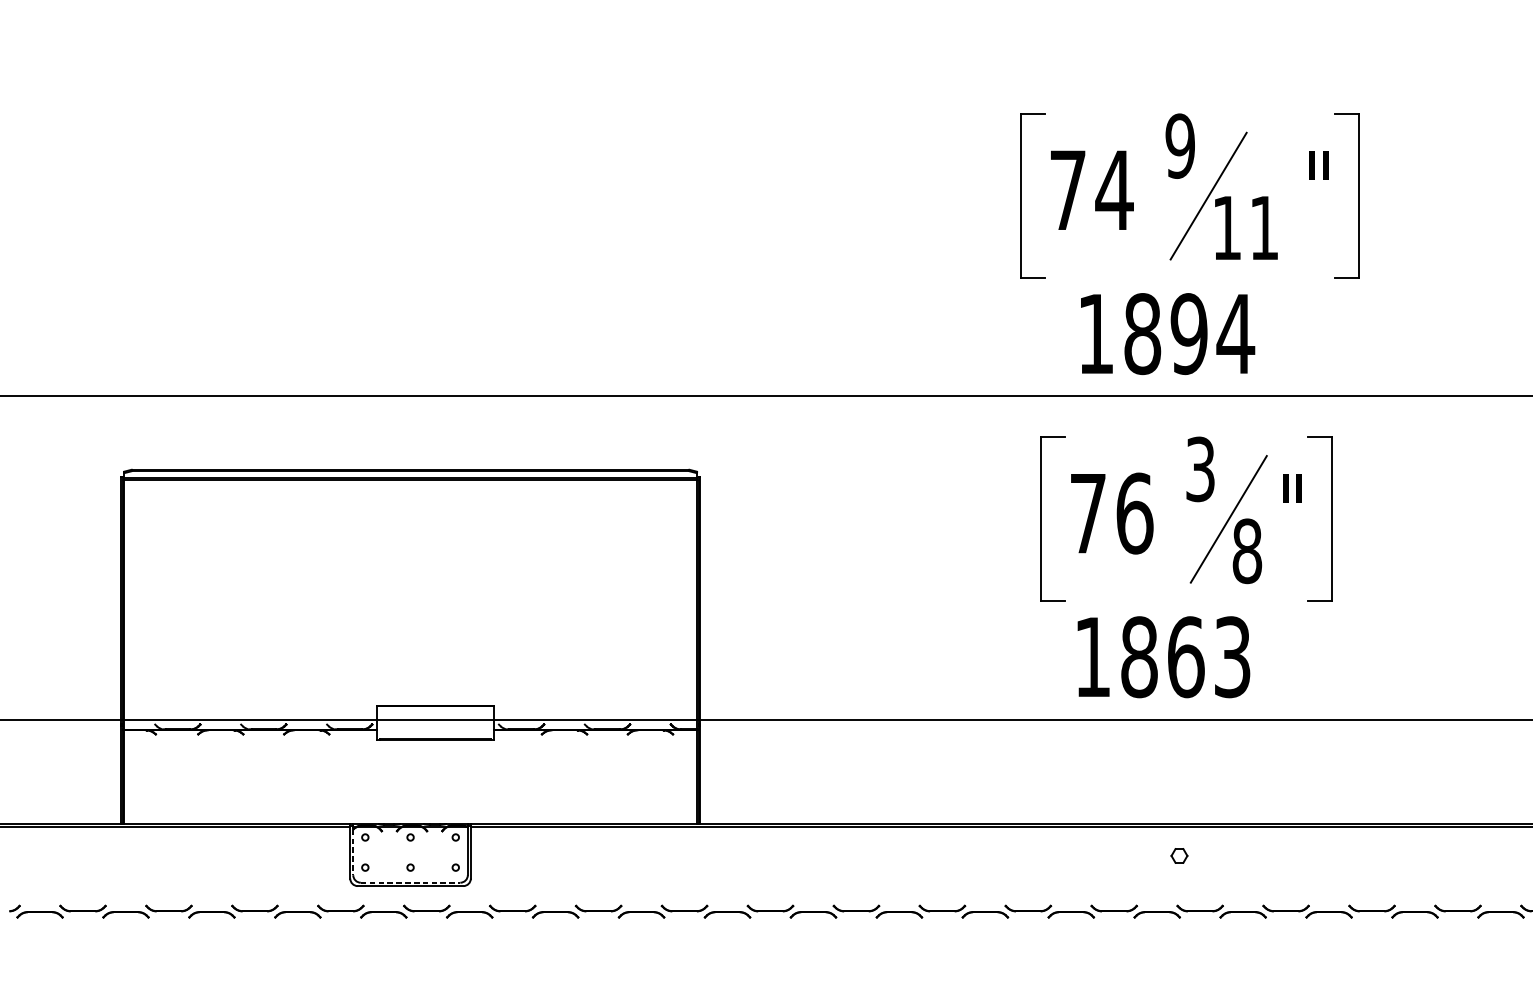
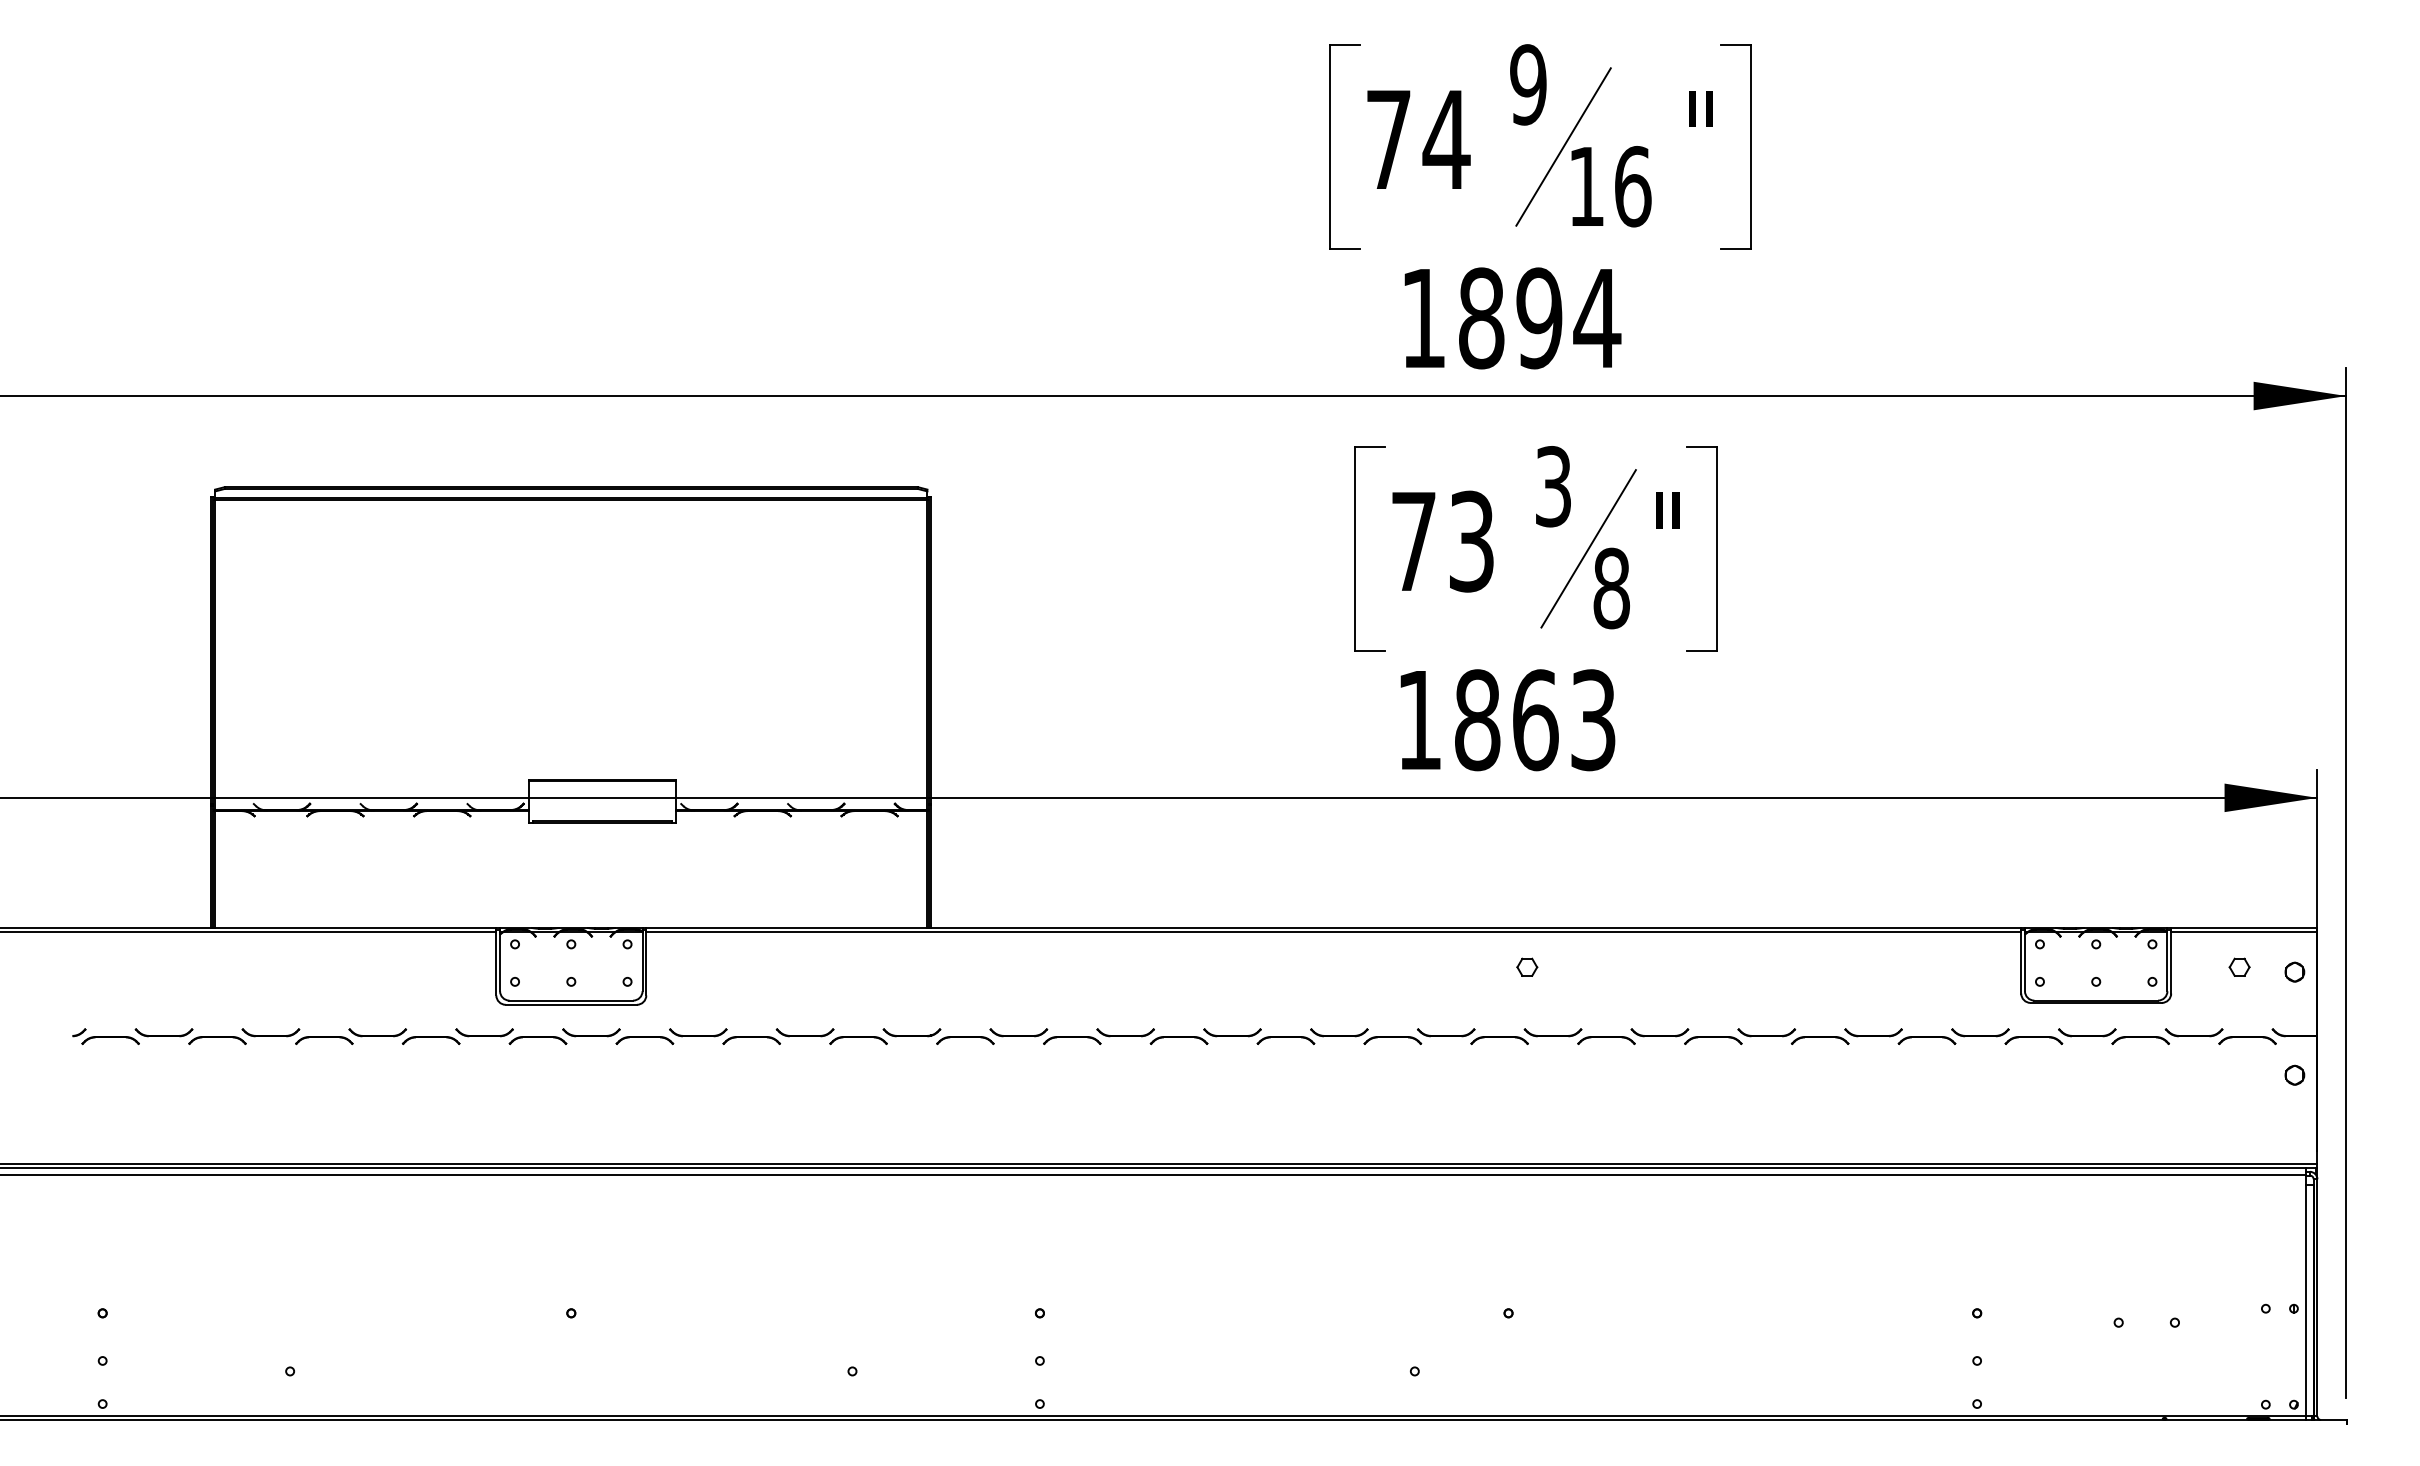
text: (1264, 227) -> (1633, 186), 11 -> 16
text: (1135, 513) -> (1472, 541), 76 -> 73
line: (353, 852) -> (500, 963), dashed -> solid
line: (410, 882) -> (571, 1000), dashed -> solid

